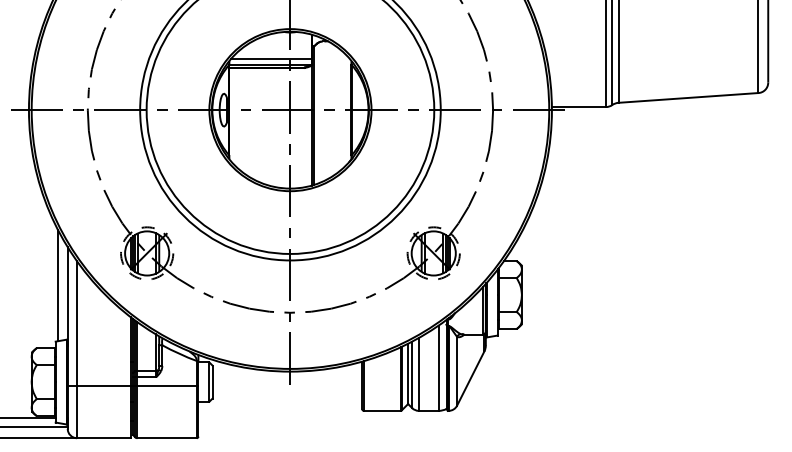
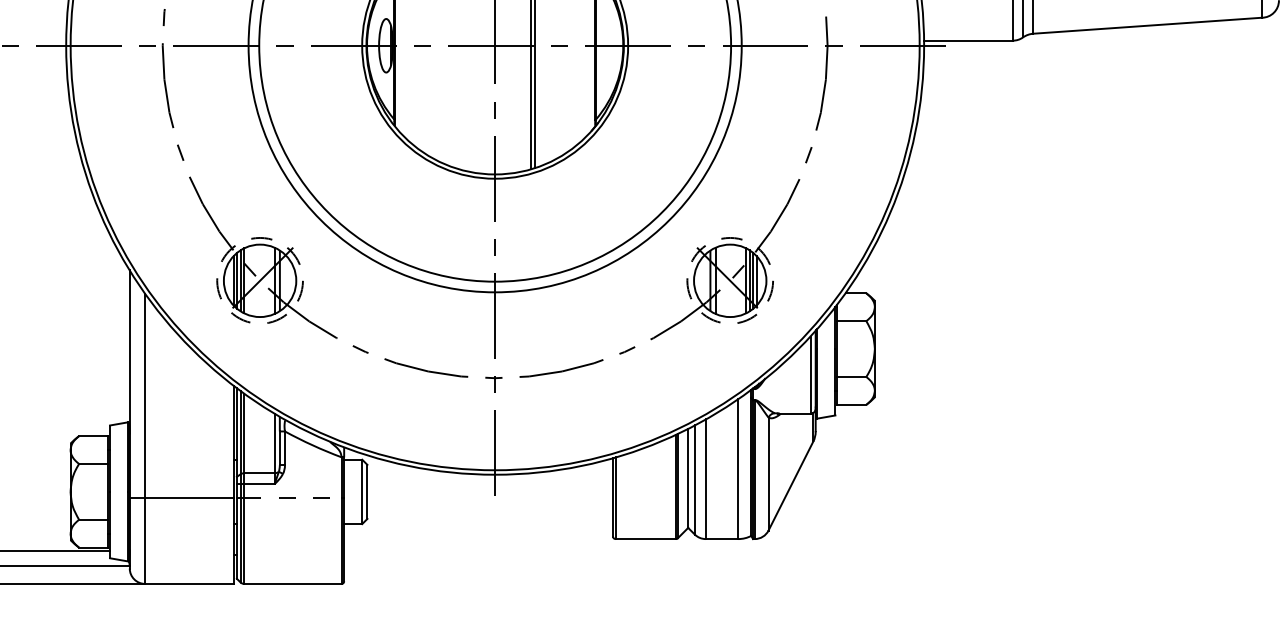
line: (58, 285) -> (114, 333), removed
line: (167, 385) -> (293, 497), solid -> dashed

